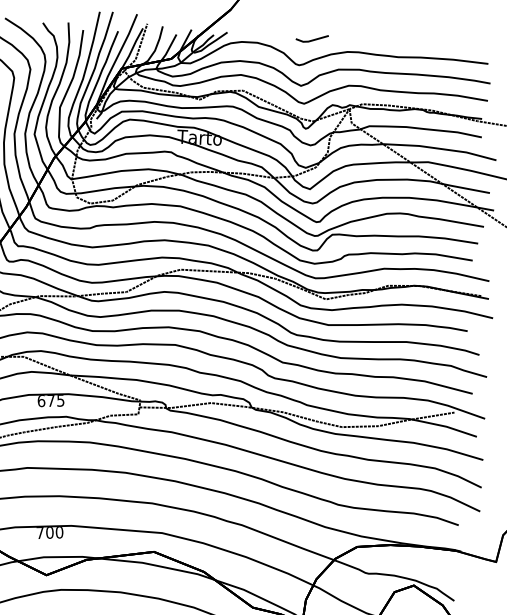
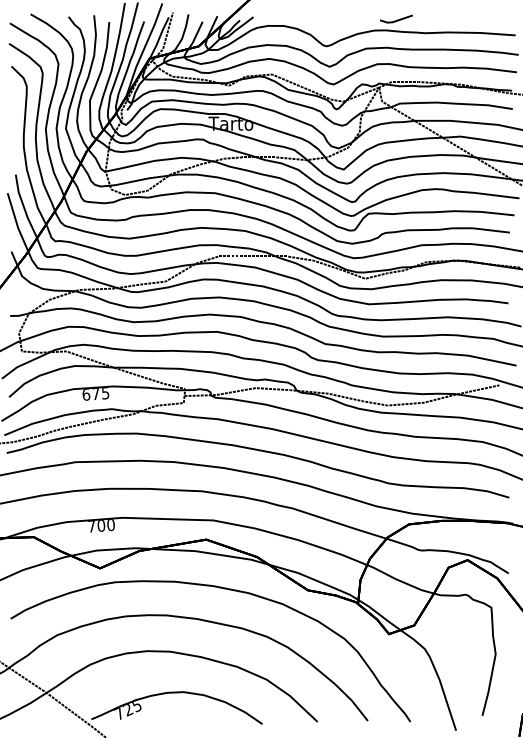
line: (313, 39) -> (397, 19), moved

